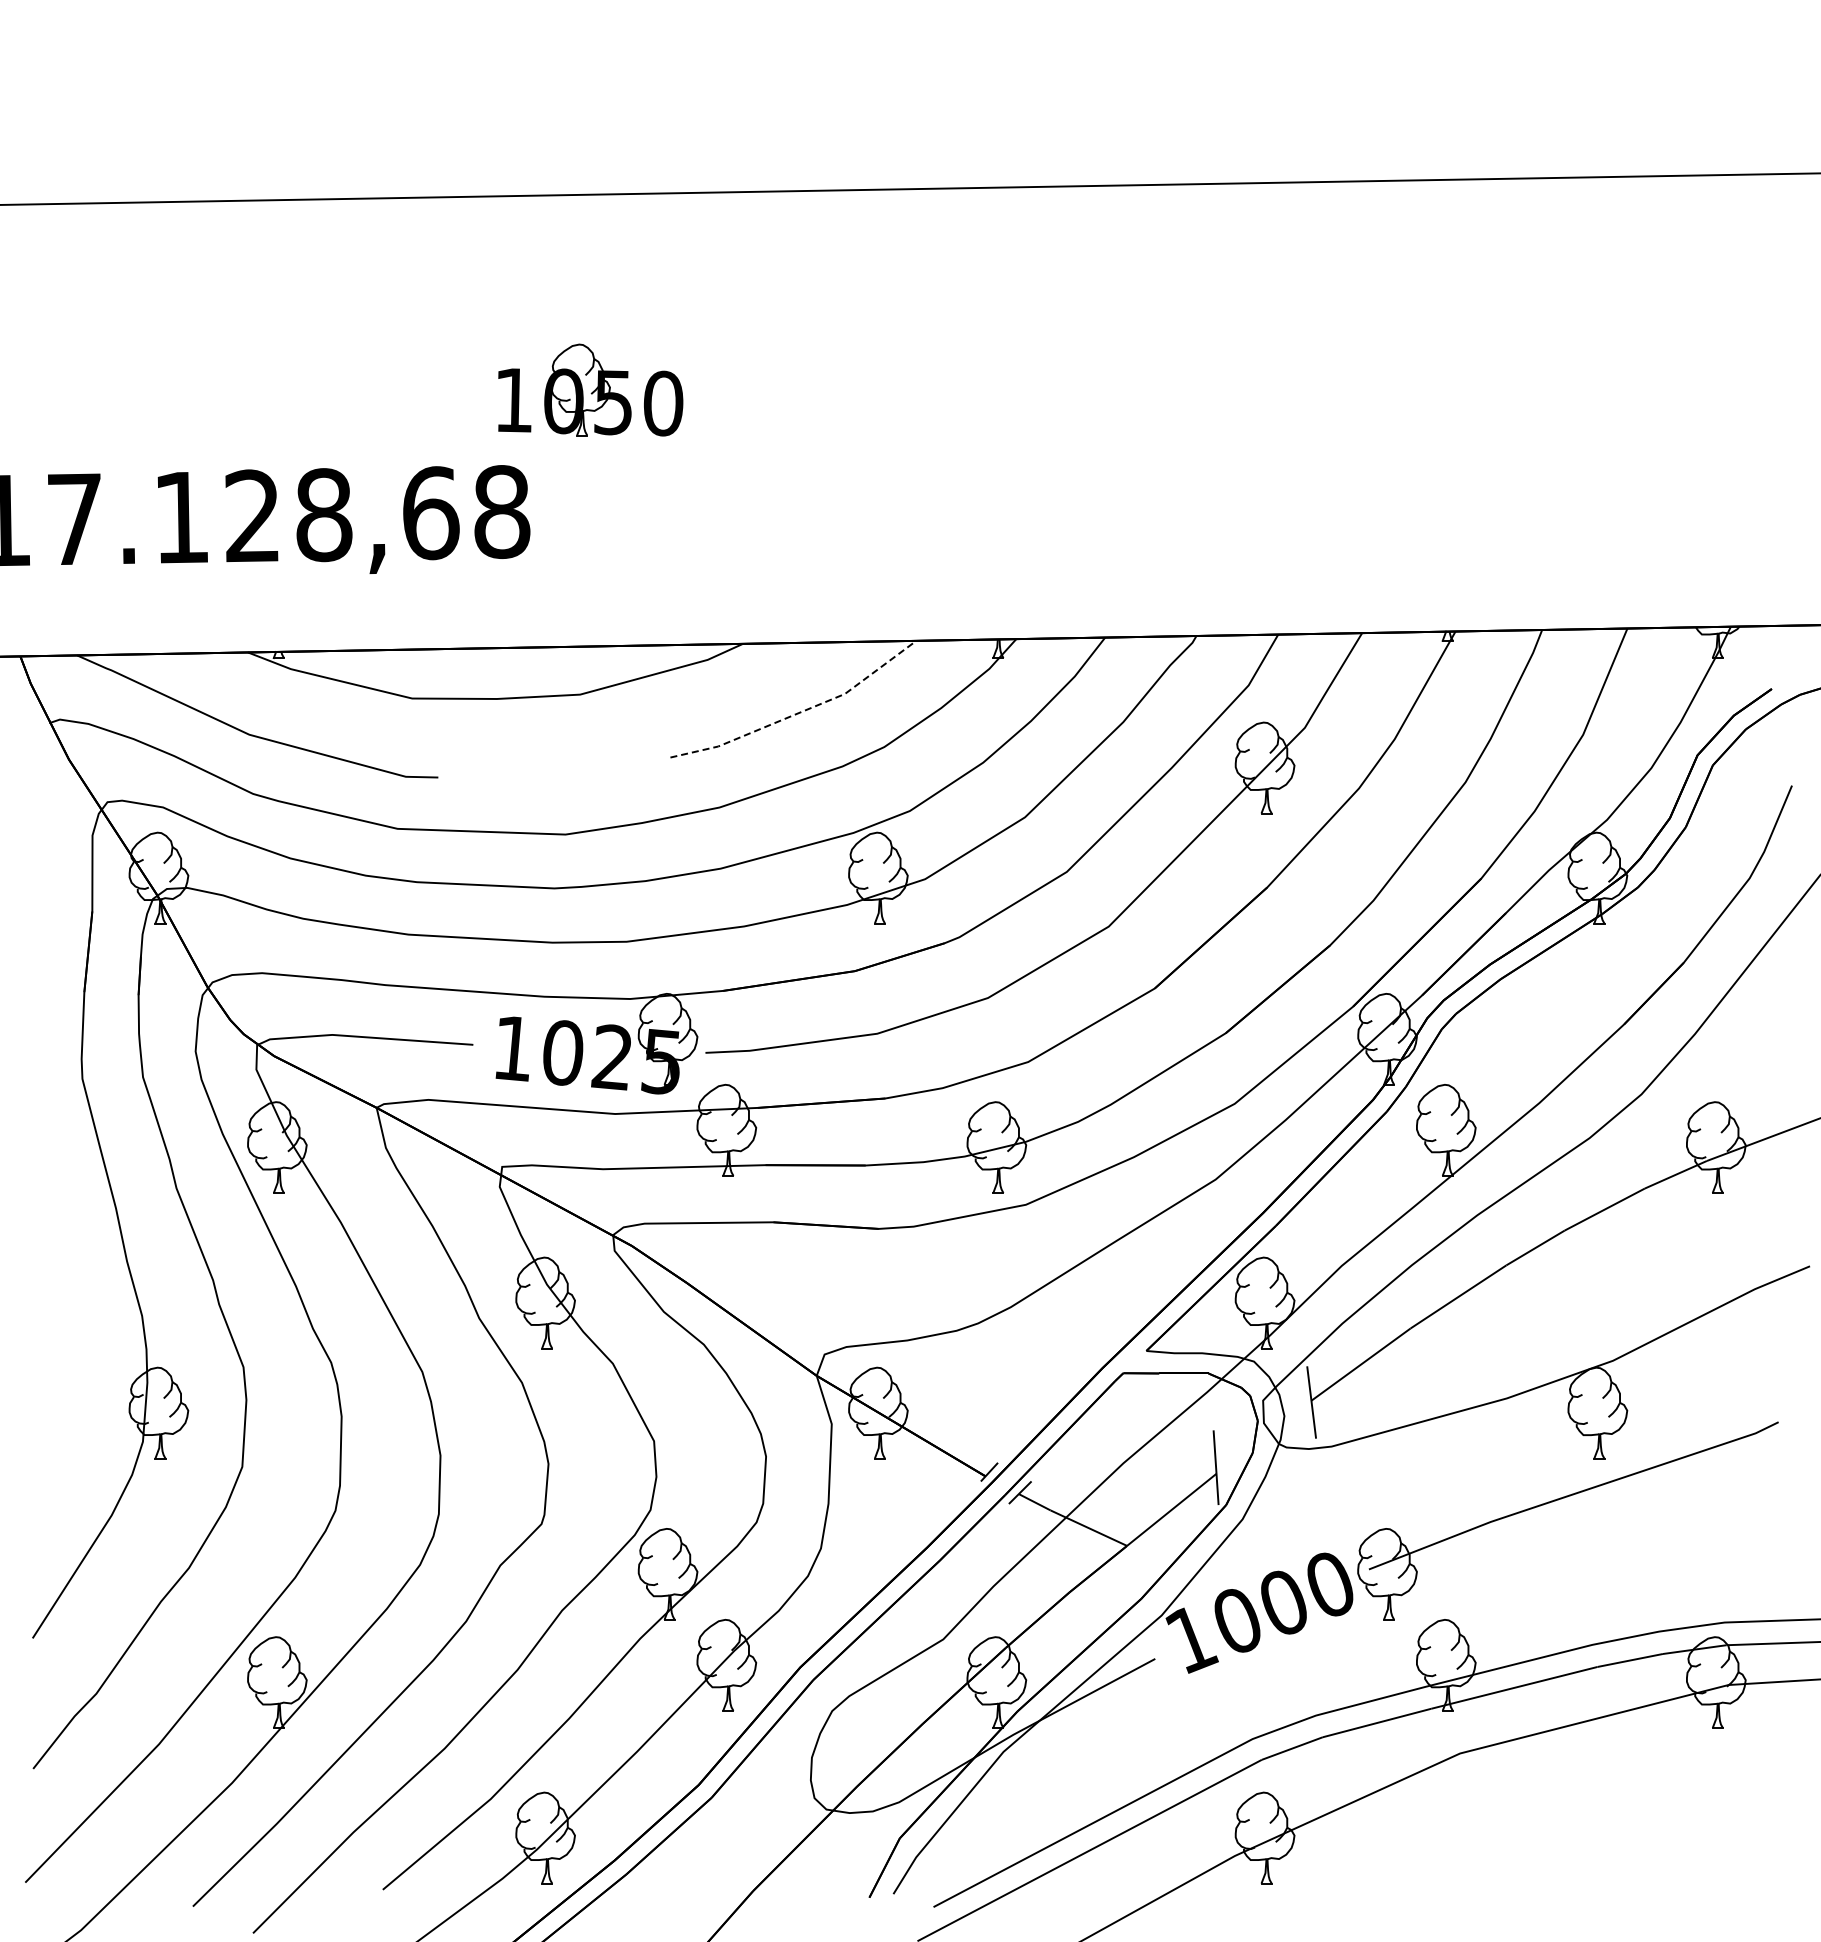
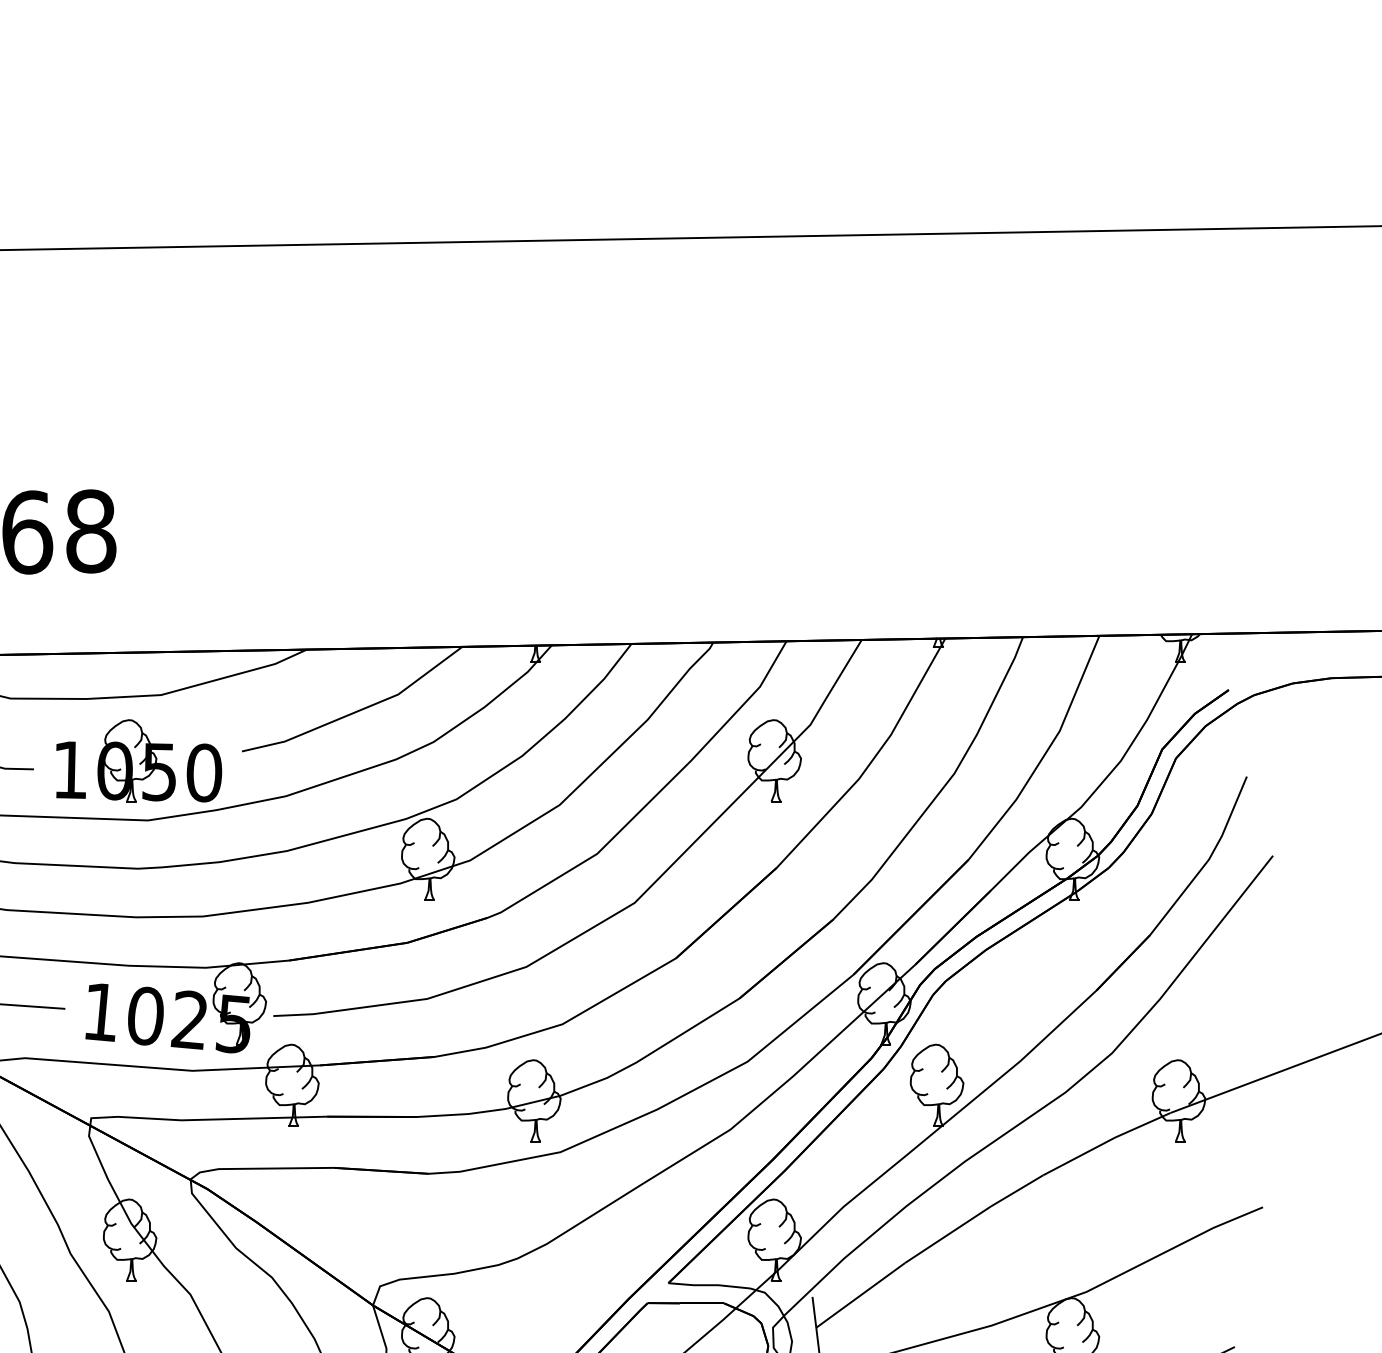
part: (590, 389) -> (138, 760), moved
line: (799, 712) -> (357, 711), dashed -> solid

